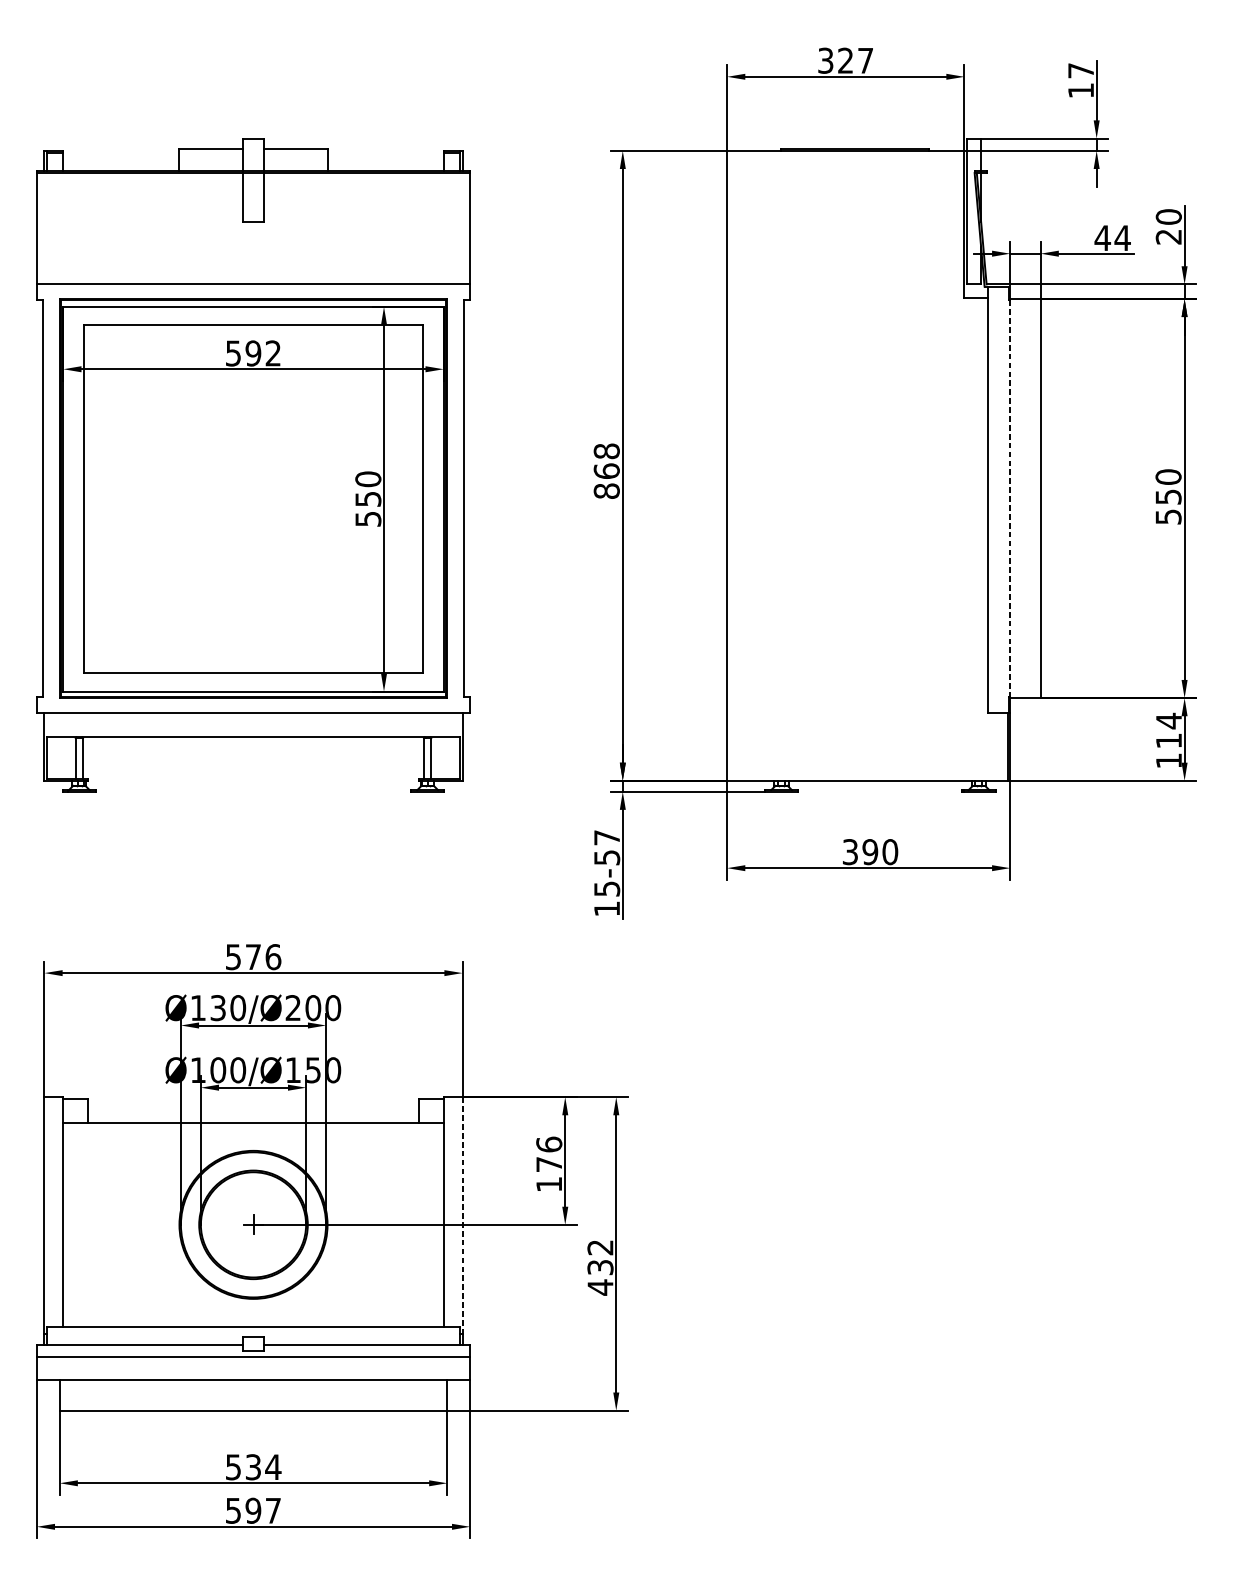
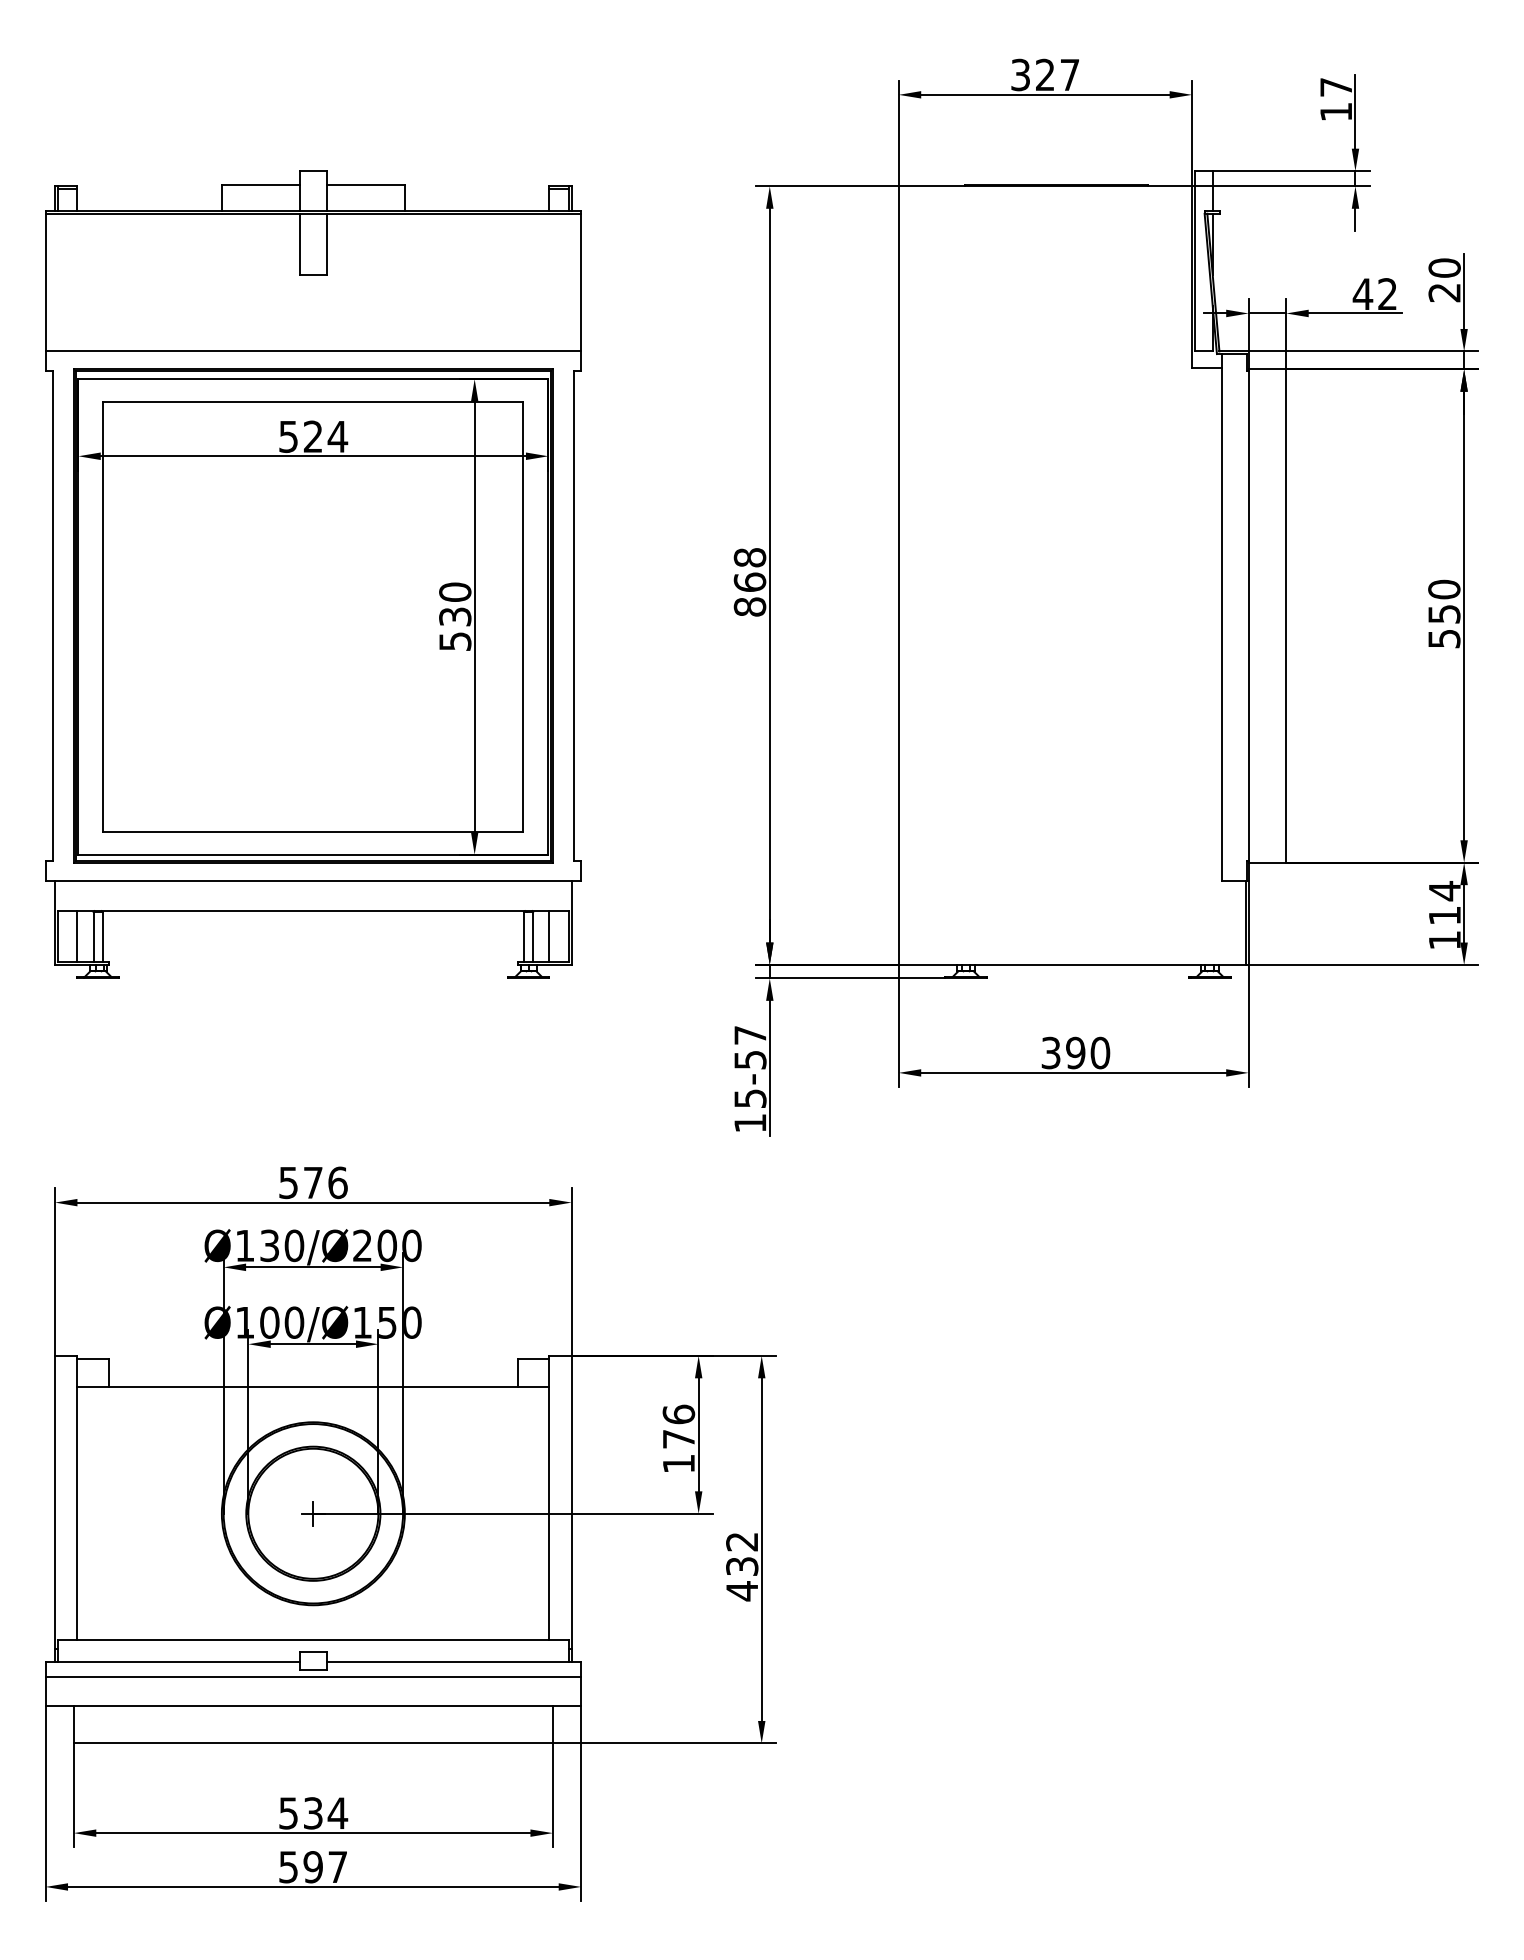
text: (1122, 237) -> (1387, 293), 44 -> 42
text: (263, 353) -> (325, 436), 592 -> 524
text: (367, 498) -> (454, 616), 550 -> 530
line: (1010, 498) -> (1248, 616), dashed -> solid
line: (62, 757) -> (77, 936), added
line: (444, 757) -> (549, 936), added
line: (462, 1215) -> (571, 1502), dashed -> solid

